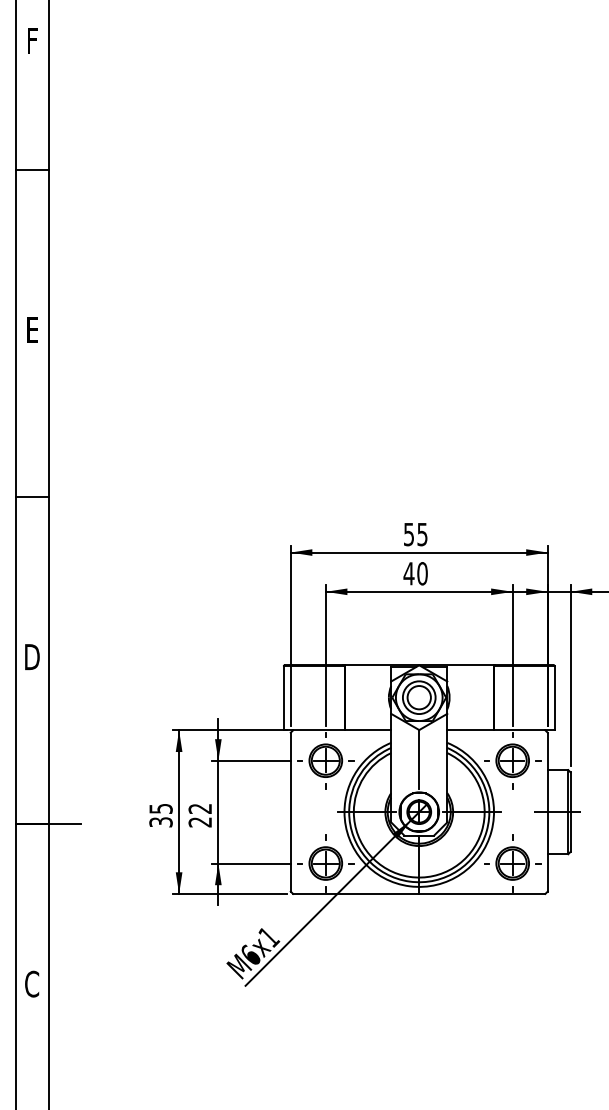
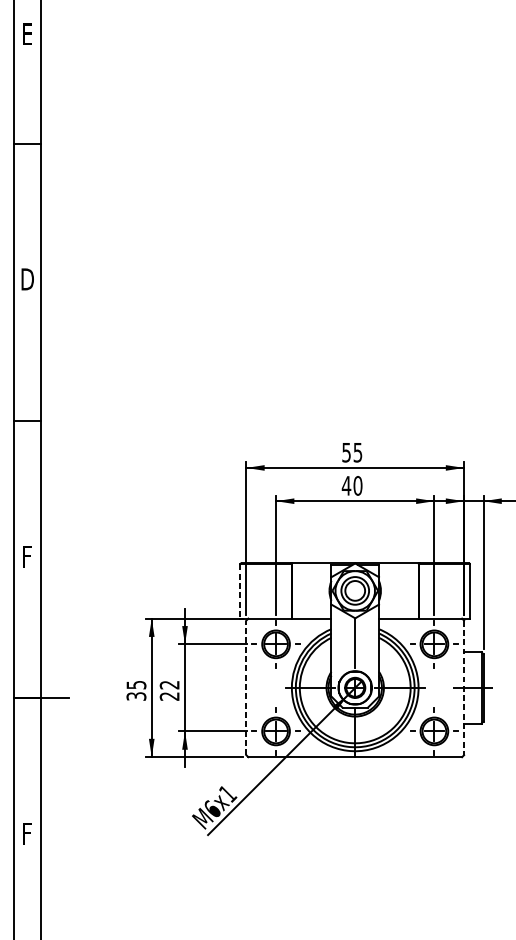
text: (32, 40) -> (27, 34), F -> E
text: (32, 329) -> (27, 278), E -> D
text: (32, 657) -> (27, 556), D -> F
line: (283, 698) -> (240, 591), solid -> dashed
line: (290, 811) -> (246, 687), solid -> dashed
line: (547, 812) -> (463, 688), solid -> dashed
text: (32, 983) -> (27, 833), C -> F

